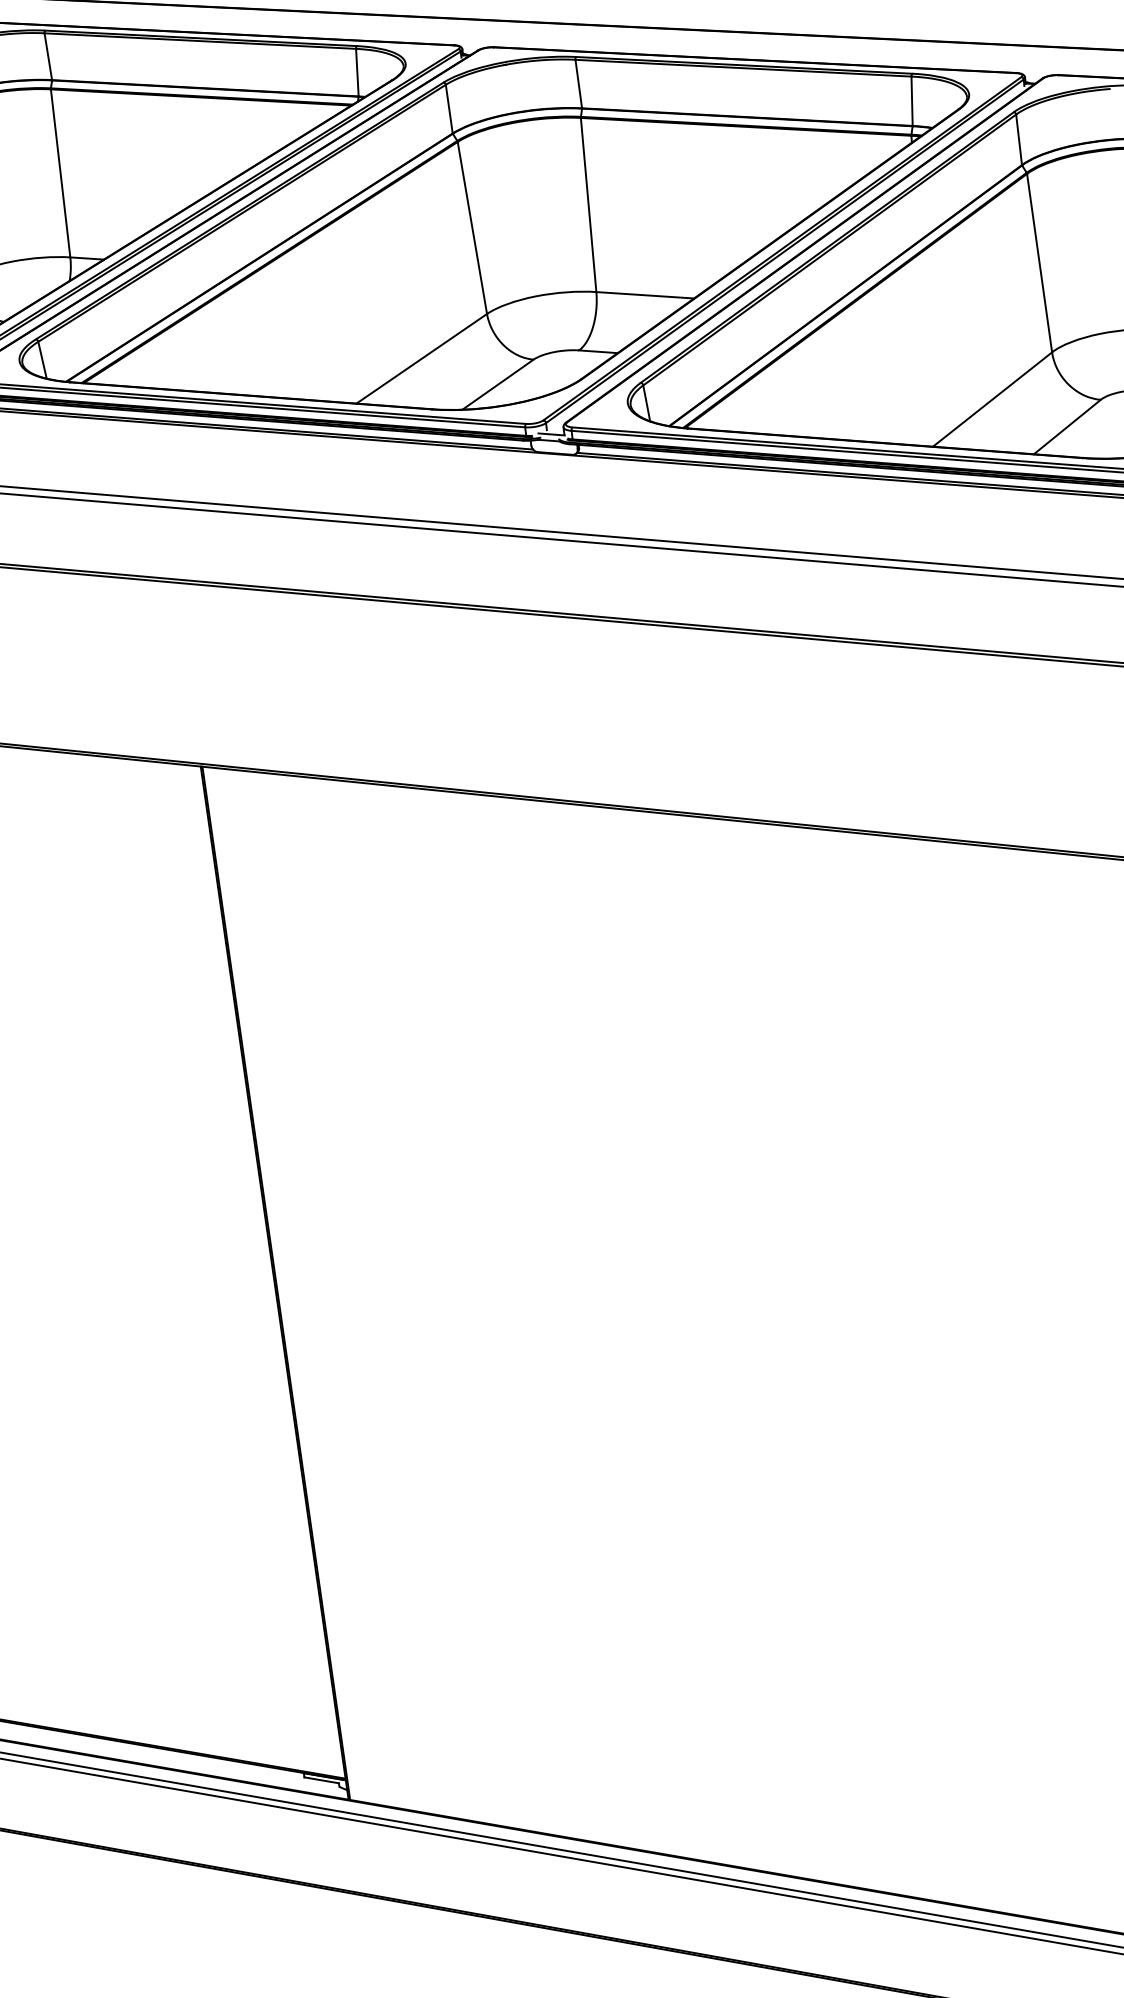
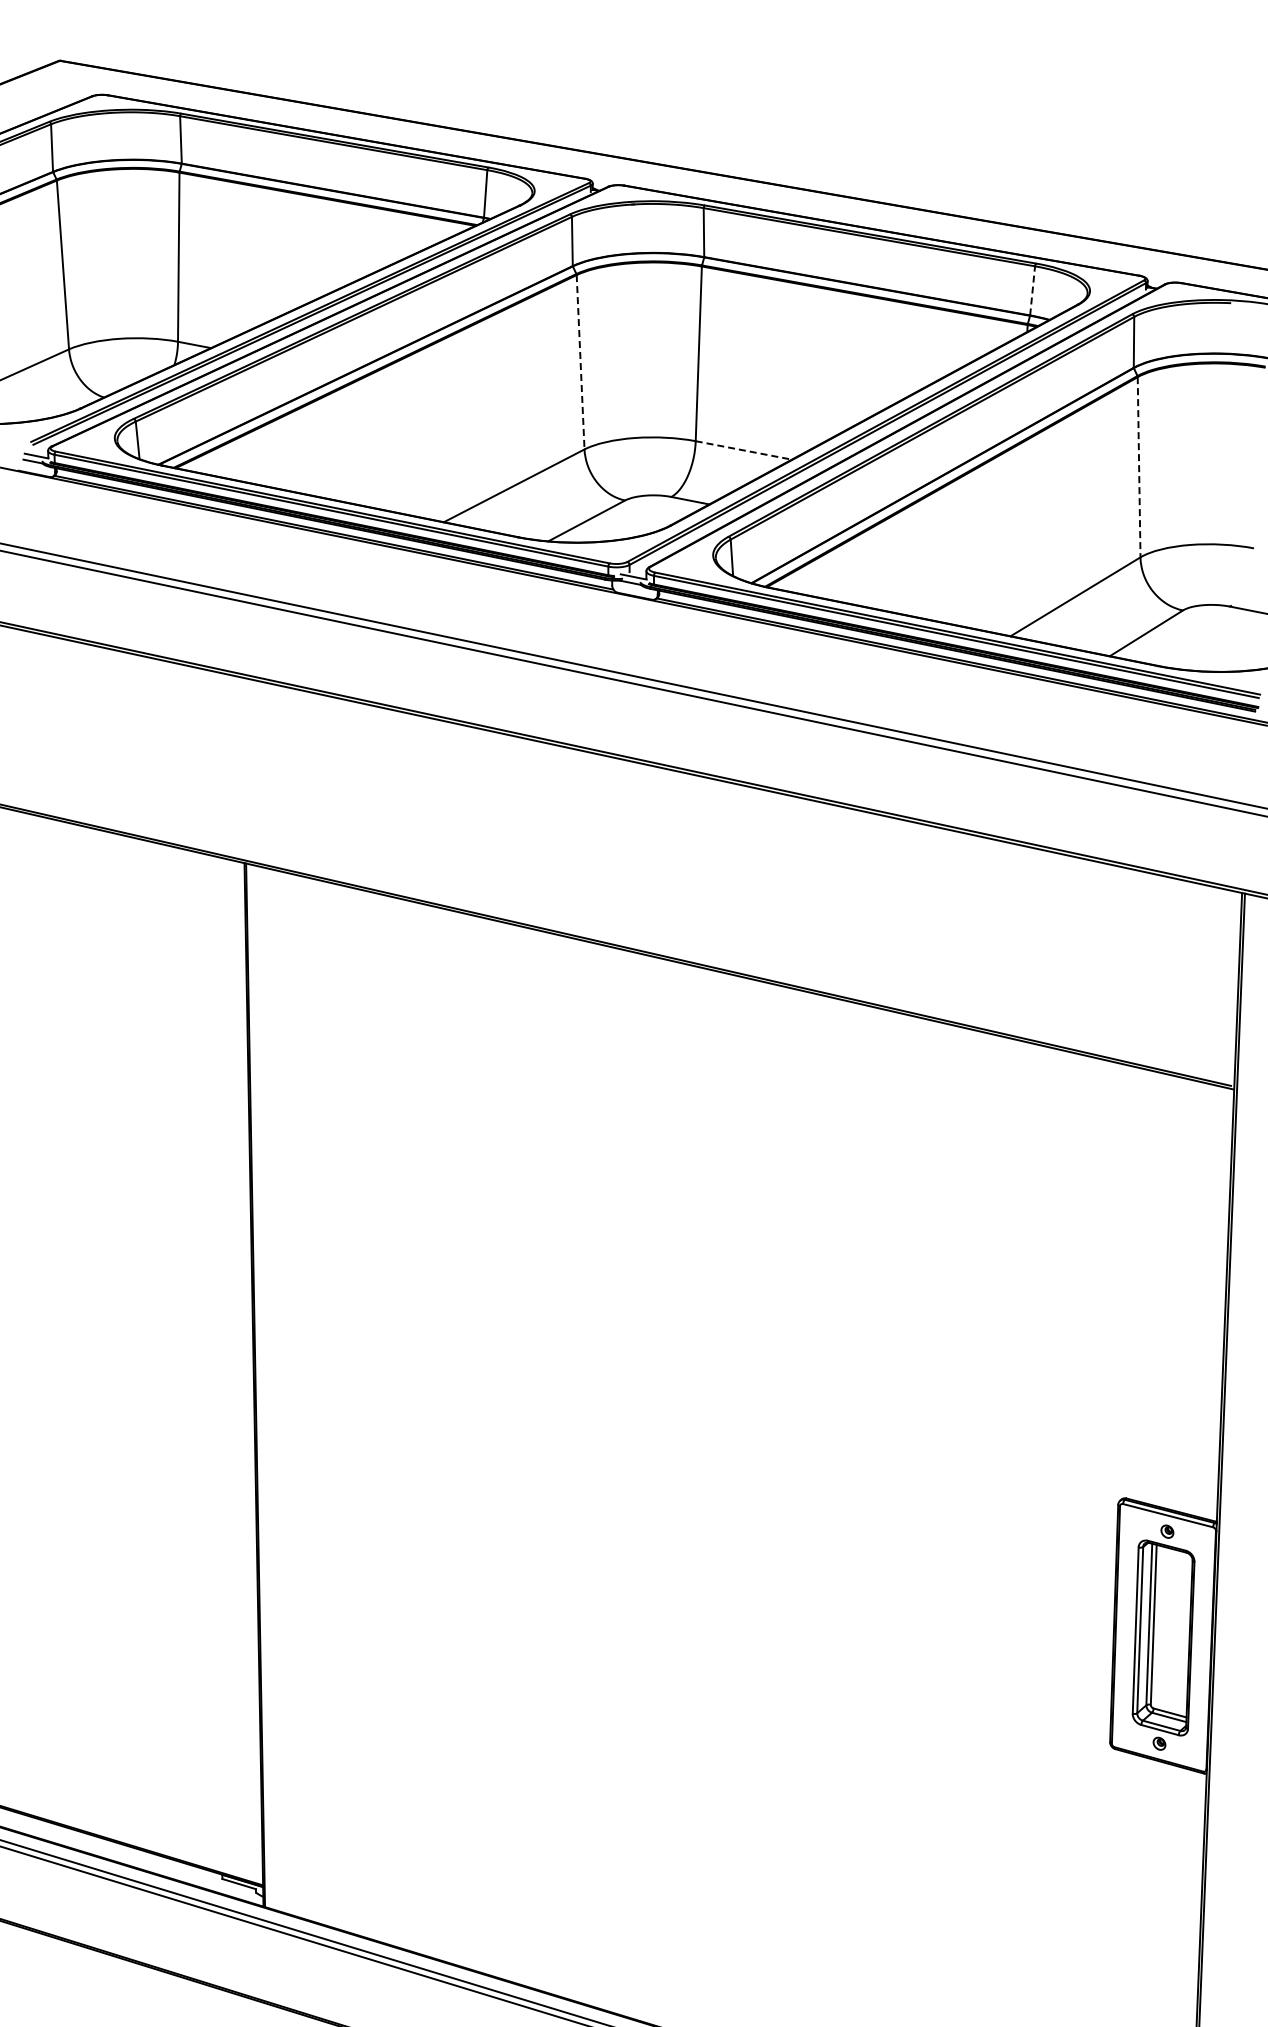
line: (911, 100) -> (1032, 290), solid -> dashed
line: (472, 228) -> (580, 362), solid -> dashed
line: (1039, 263) -> (1139, 467), solid -> dashed
line: (644, 295) -> (743, 450), solid -> dashed

